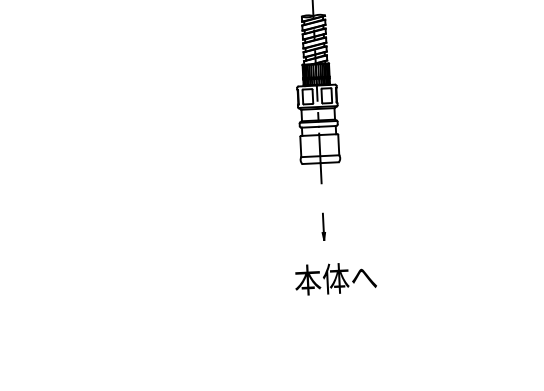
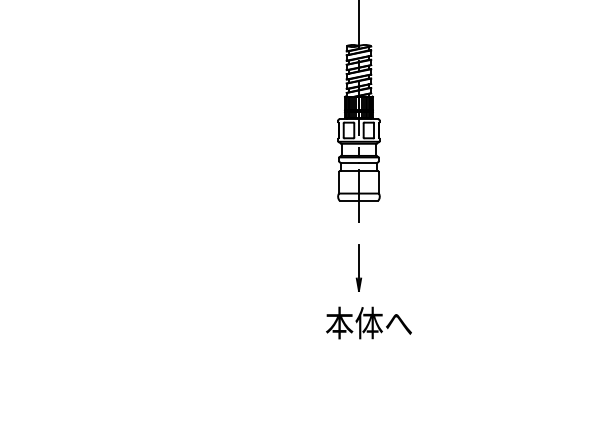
part: (323, 226) -> (358, 267), size x1.67

